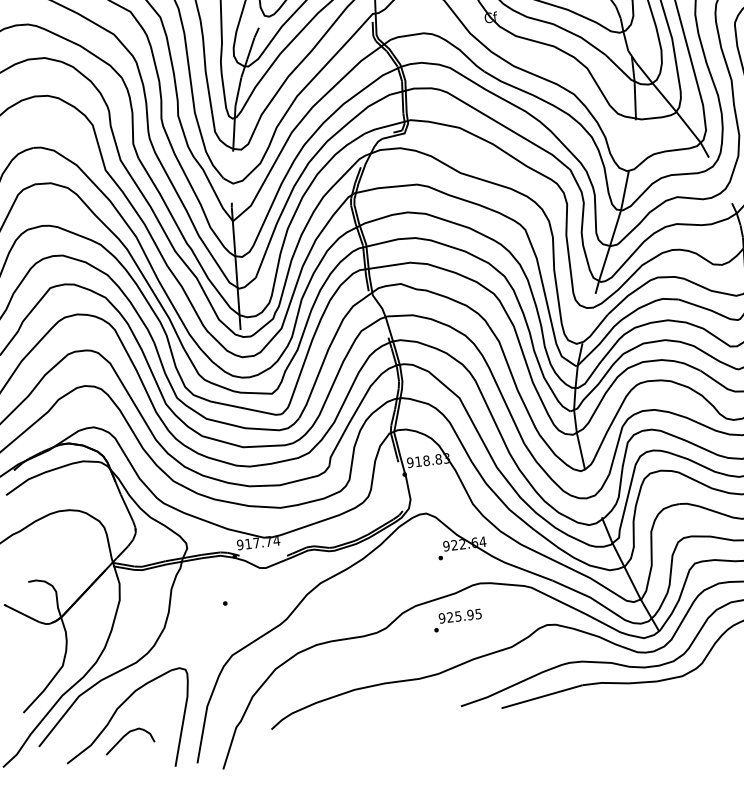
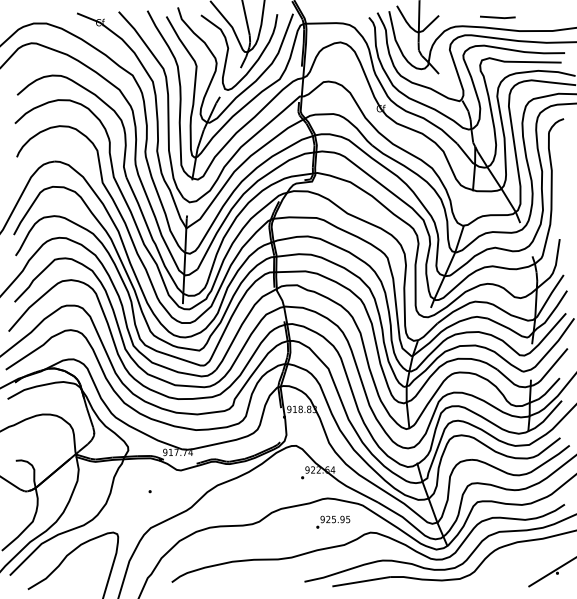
text: (457, 619) -> (333, 521), moved
curve: (125, 736) -> (70, 575), removed

